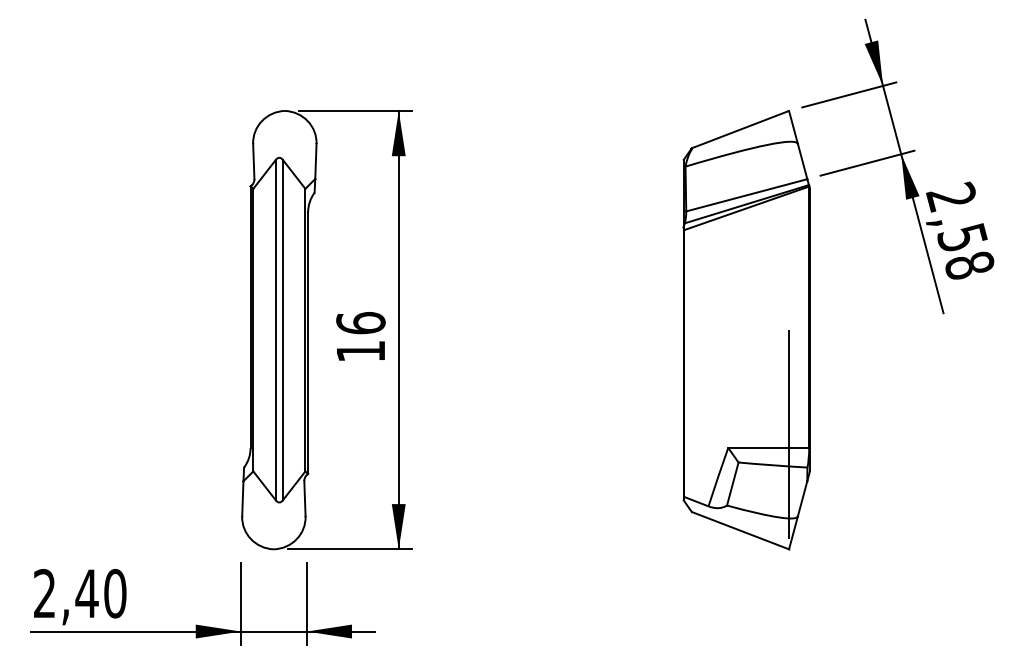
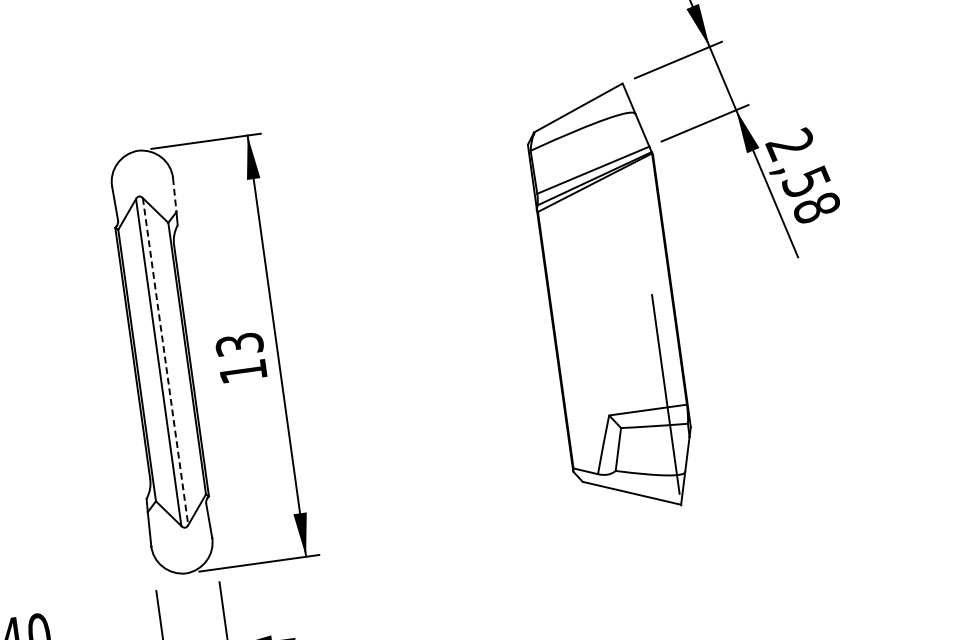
line: (315, 161) -> (174, 195), solid -> dashed
text: (360, 322) -> (239, 343), 16 -> 13
line: (282, 330) -> (165, 362), solid -> dashed

